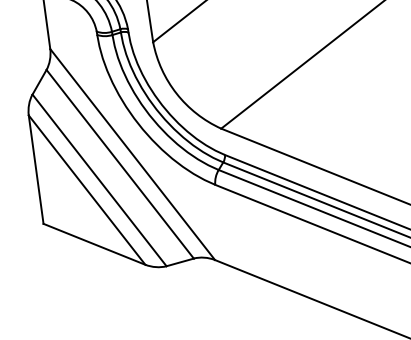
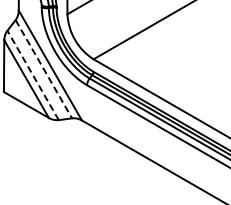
line: (119, 164) -> (43, 69), solid -> dashed
line: (100, 180) -> (33, 75), solid -> dashed

